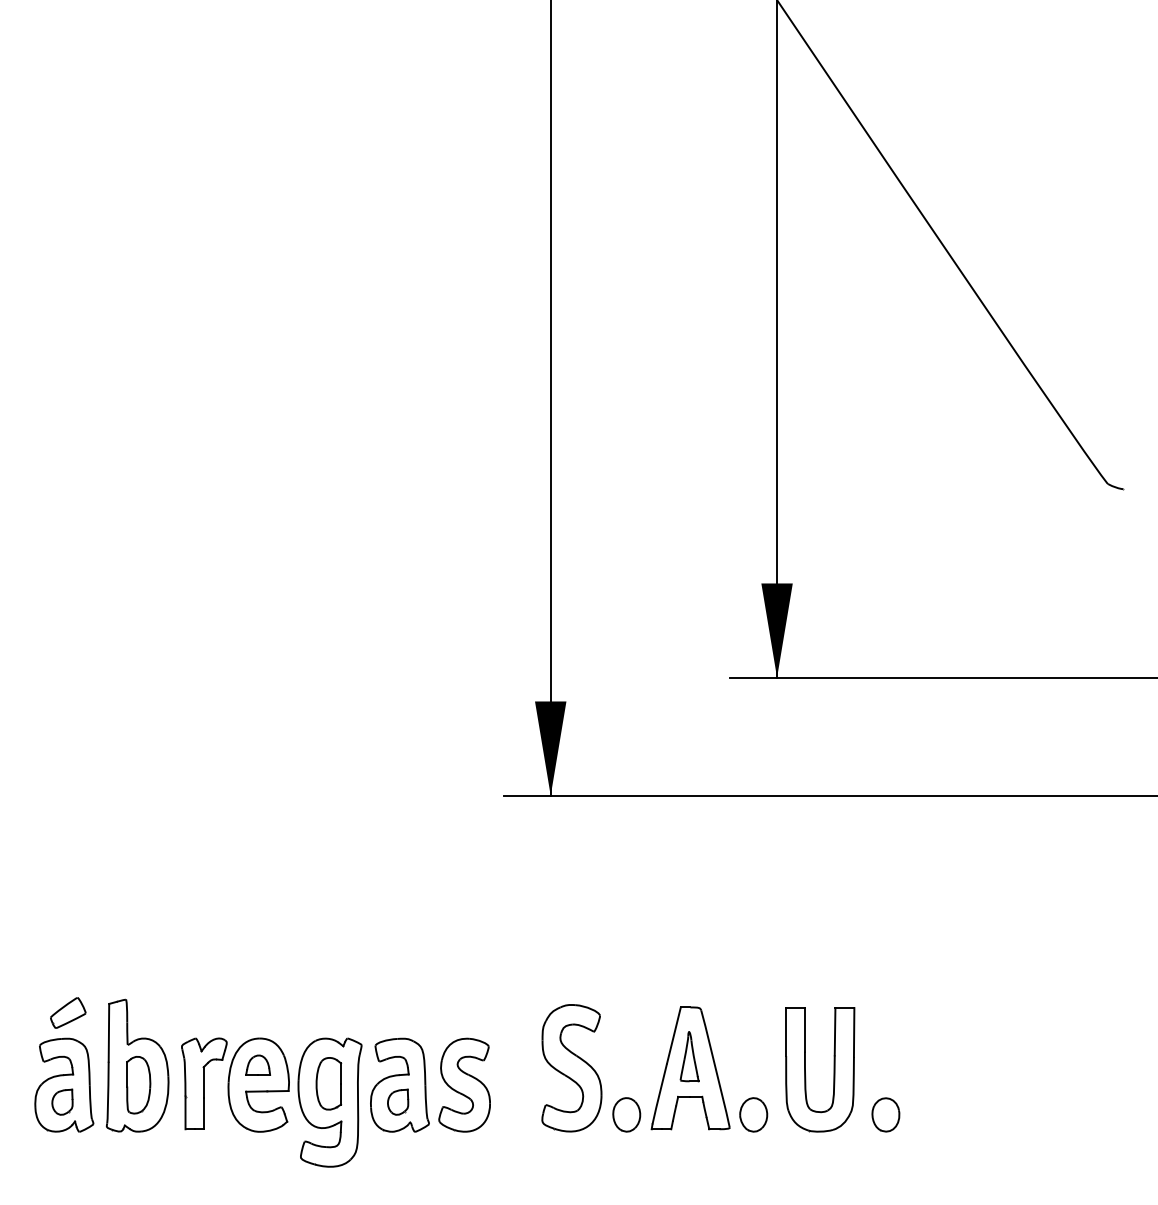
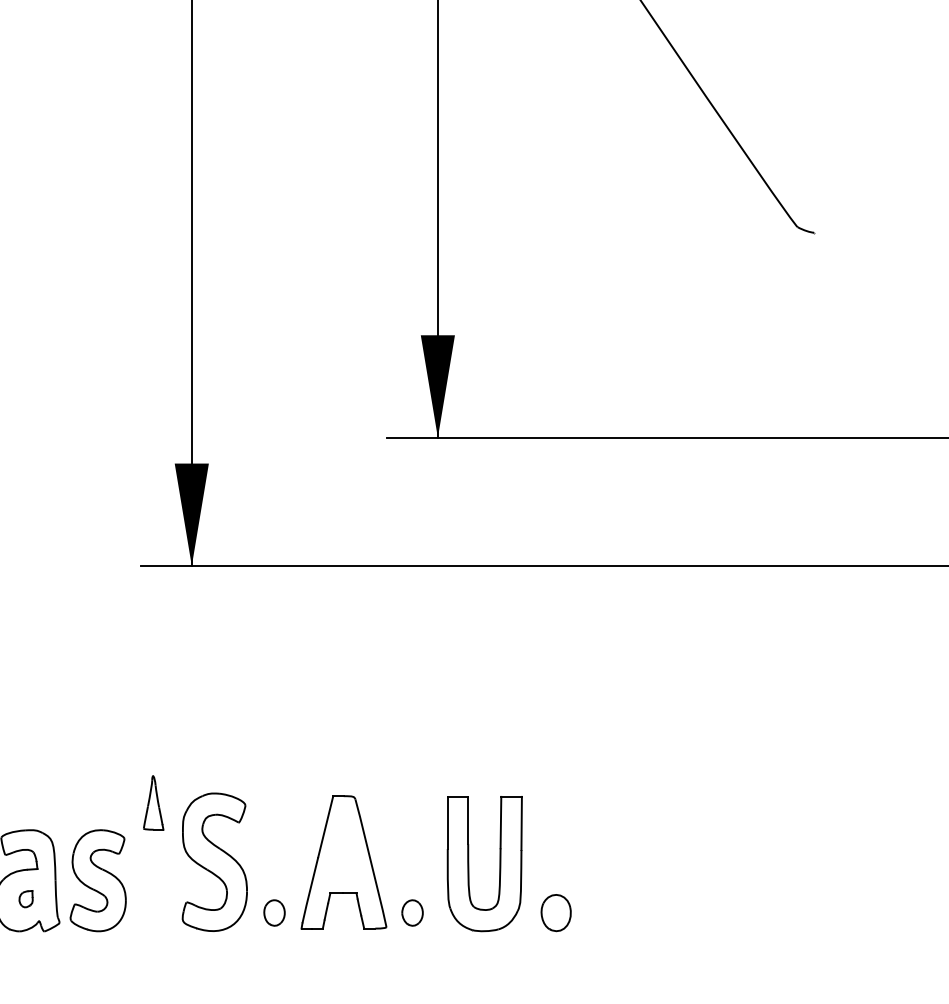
part: (689, 1056) -> (153, 802), moved
part: (398, 1101) -> (26, 898), size x0.6
part: (626, 1114) -> (274, 912), size x0.7
part: (753, 1114) -> (412, 912), size x0.7

